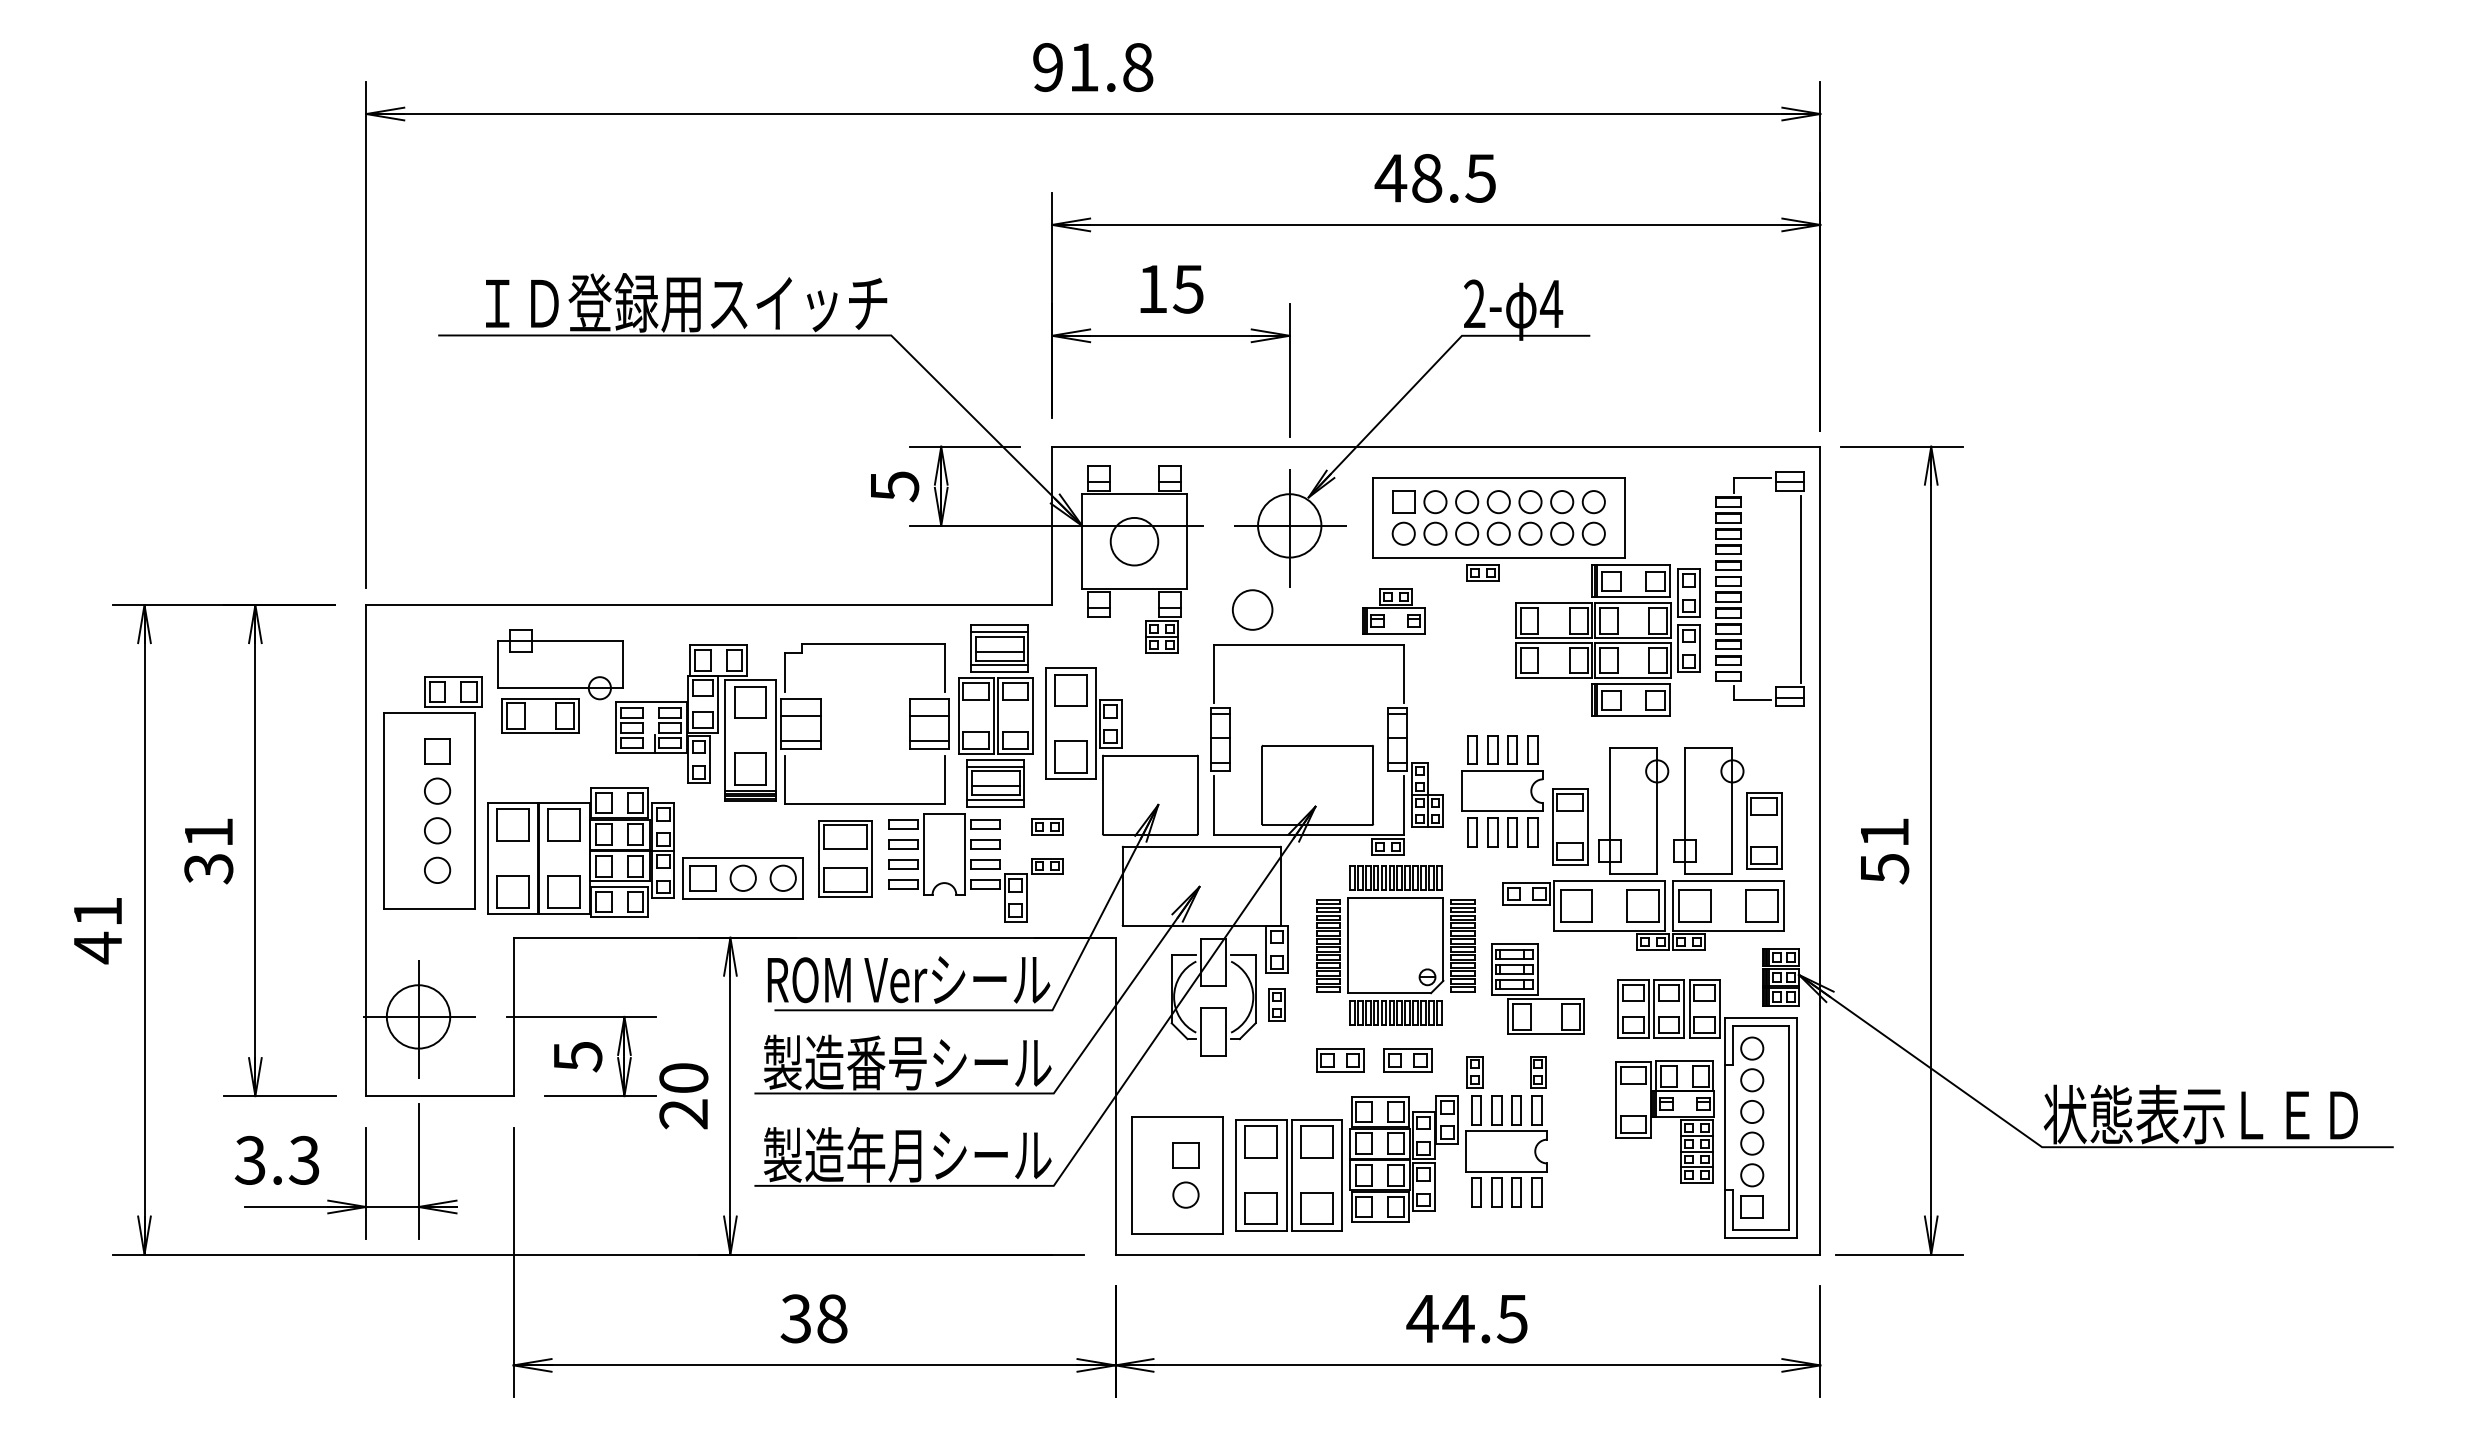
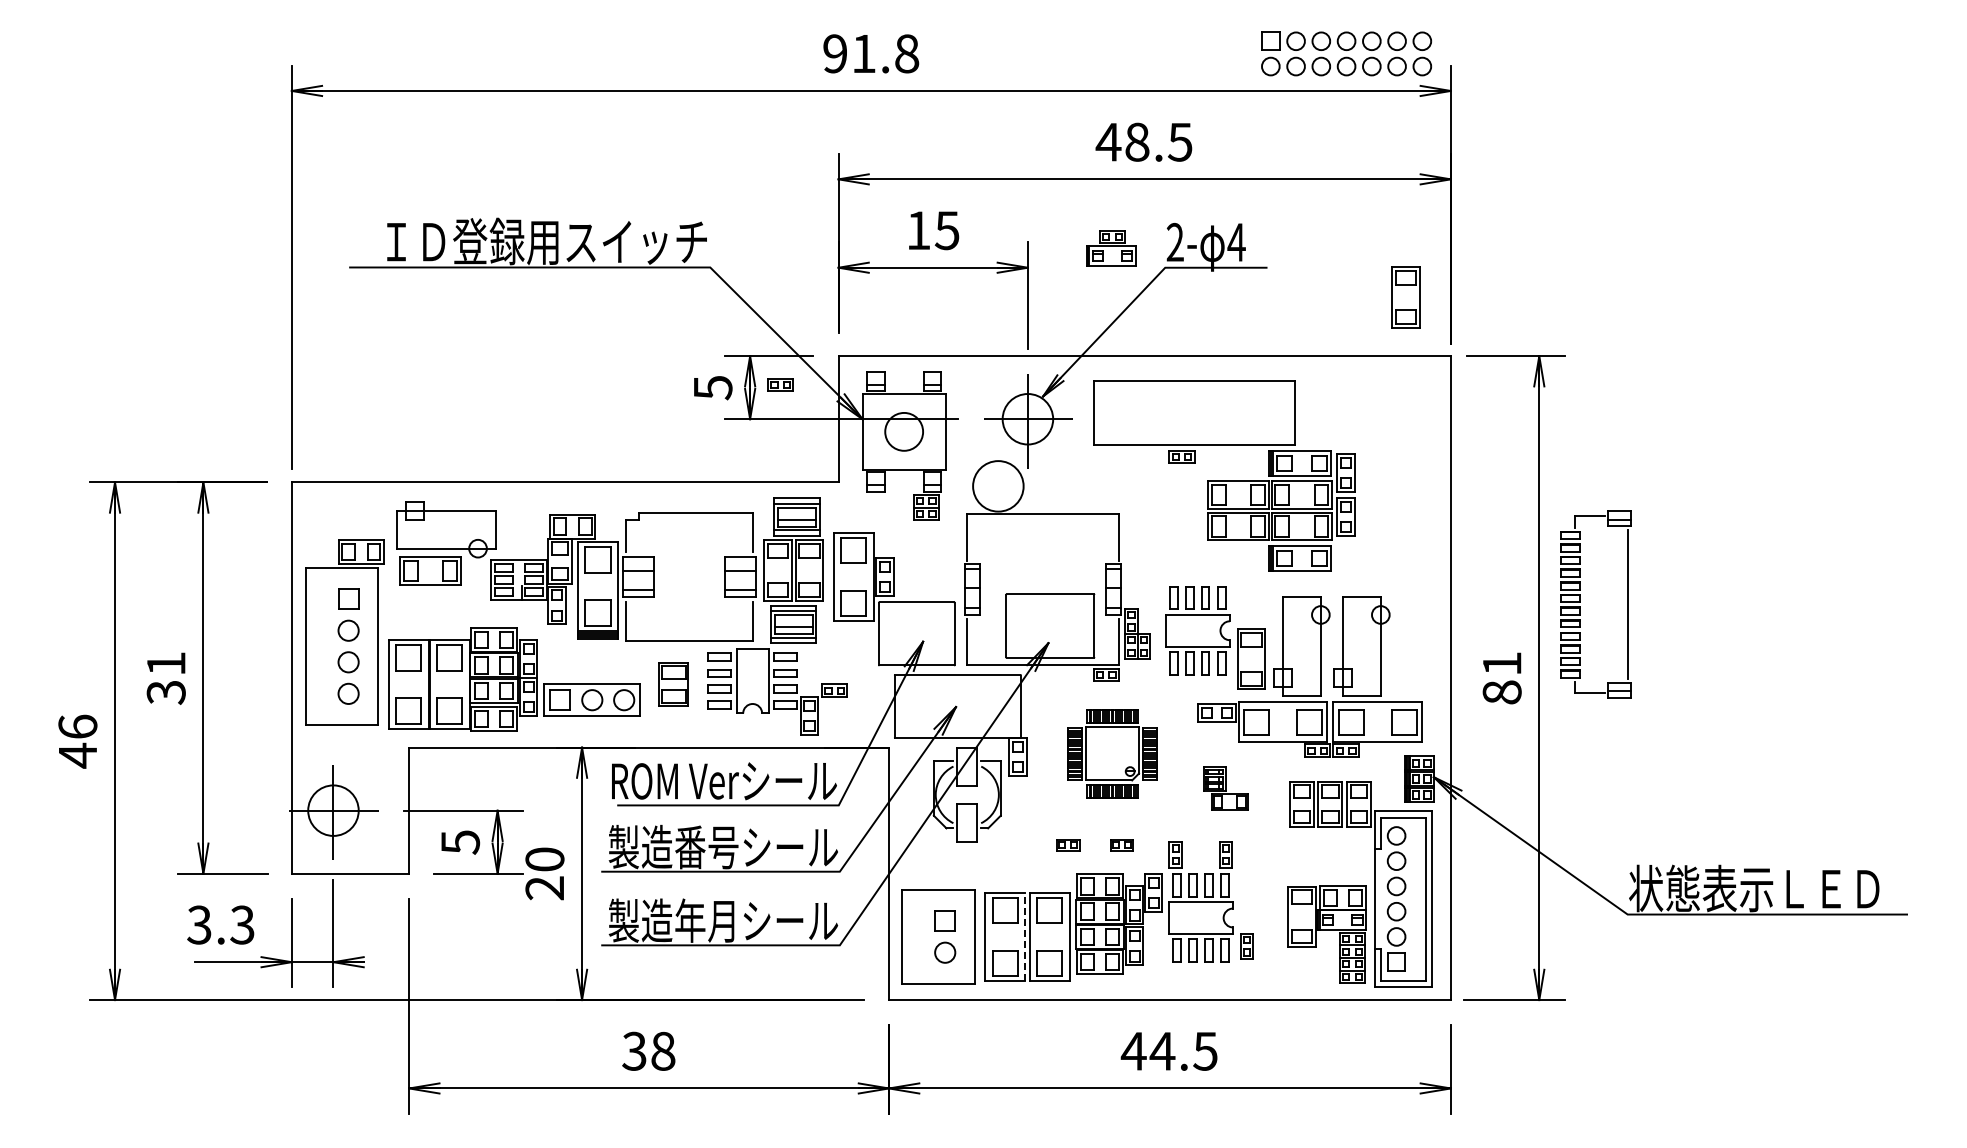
part: (1498, 517) -> (1346, 53), moved
part: (1740, 586) -> (1580, 602), moved
circle: (1252, 610) -> (998, 486), size x1.6
part: (1394, 611) -> (1111, 248), moved
part: (1047, 826) -> (780, 384), moved
part: (1763, 831) -> (1405, 297), moved
part: (845, 858) -> (673, 684), size x0.7
text: (1883, 868) -> (1501, 692), 51 -> 81
text: (97, 911) -> (77, 726), 41 -> 46
part: (1395, 945) -> (1112, 753), size x0.7
part: (1537, 989) -> (1225, 788), size x0.6
part: (1276, 1005) -> (1246, 946), moved
part: (1339, 1060) -> (1067, 845), size x0.6
part: (1407, 1060) -> (1121, 845), size x0.6
part: (1664, 1122) -> (1326, 934), moved
line: (1286, 1174) -> (1025, 936), solid -> dashed

